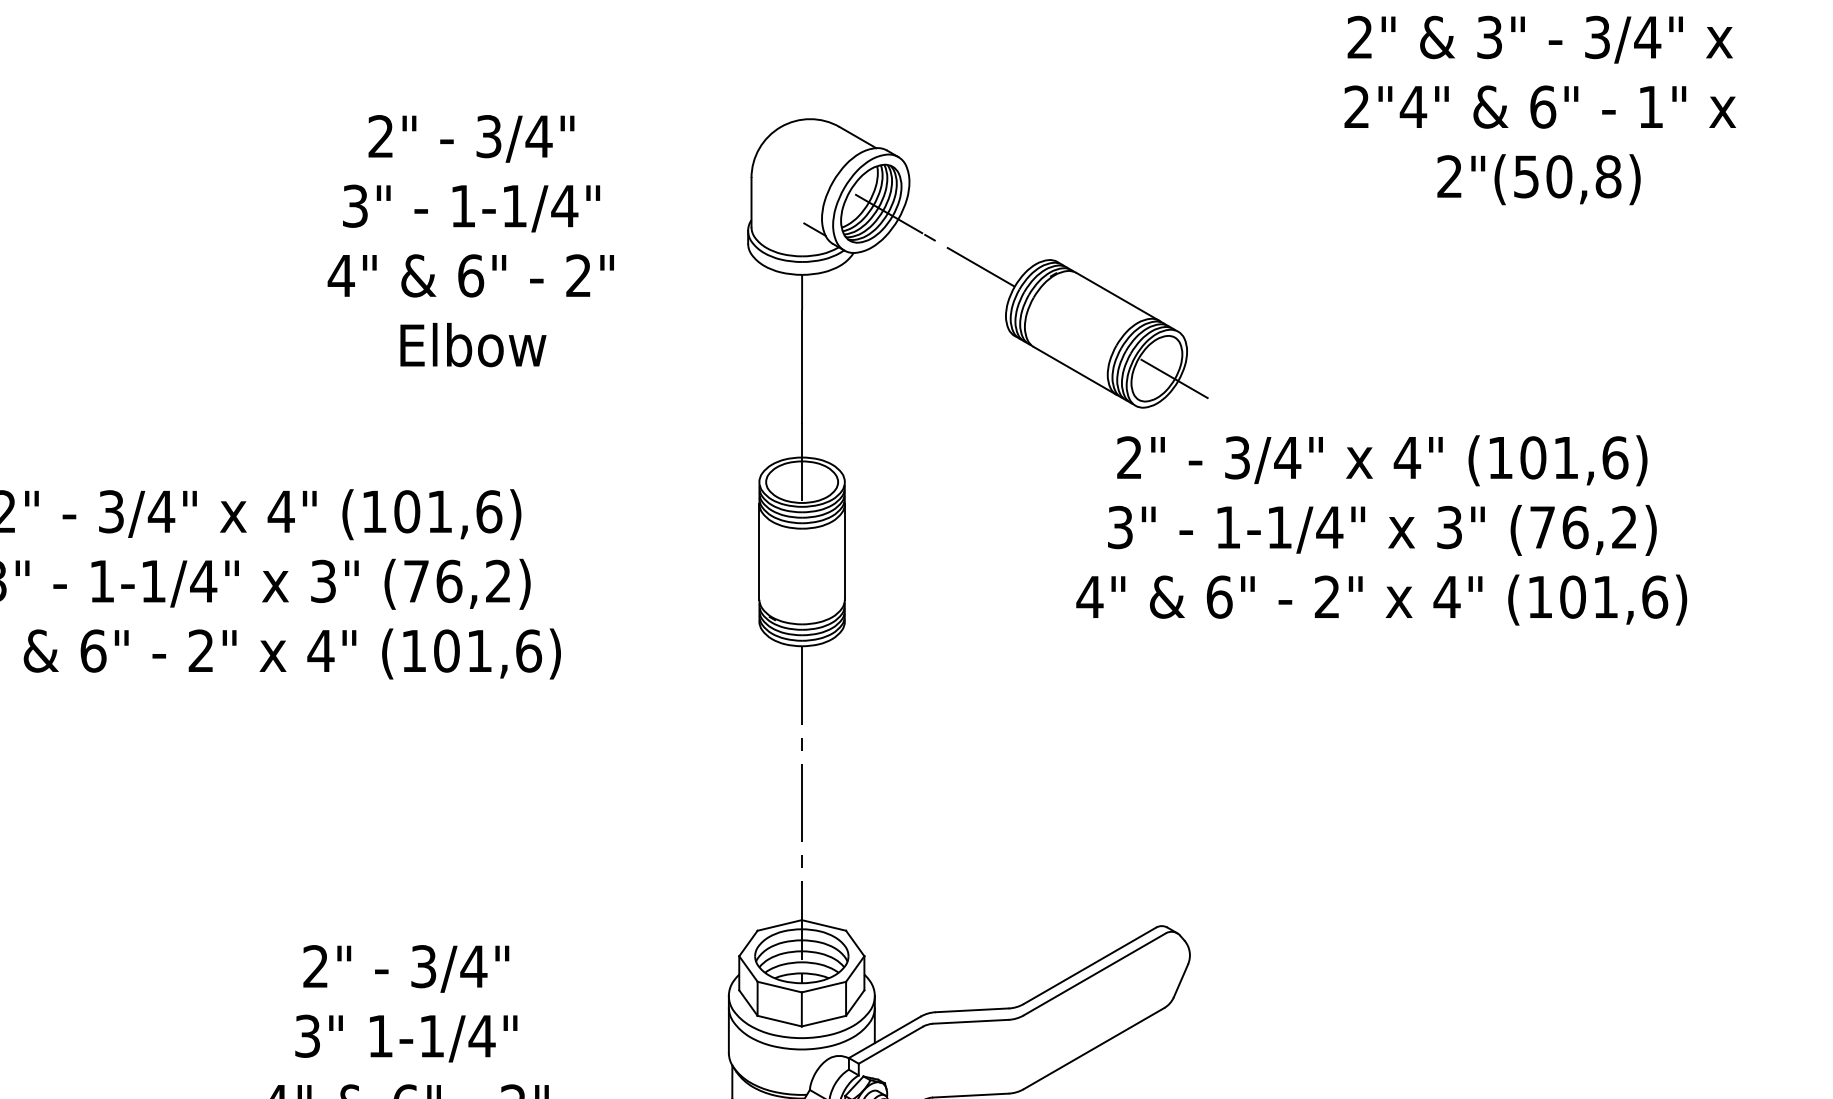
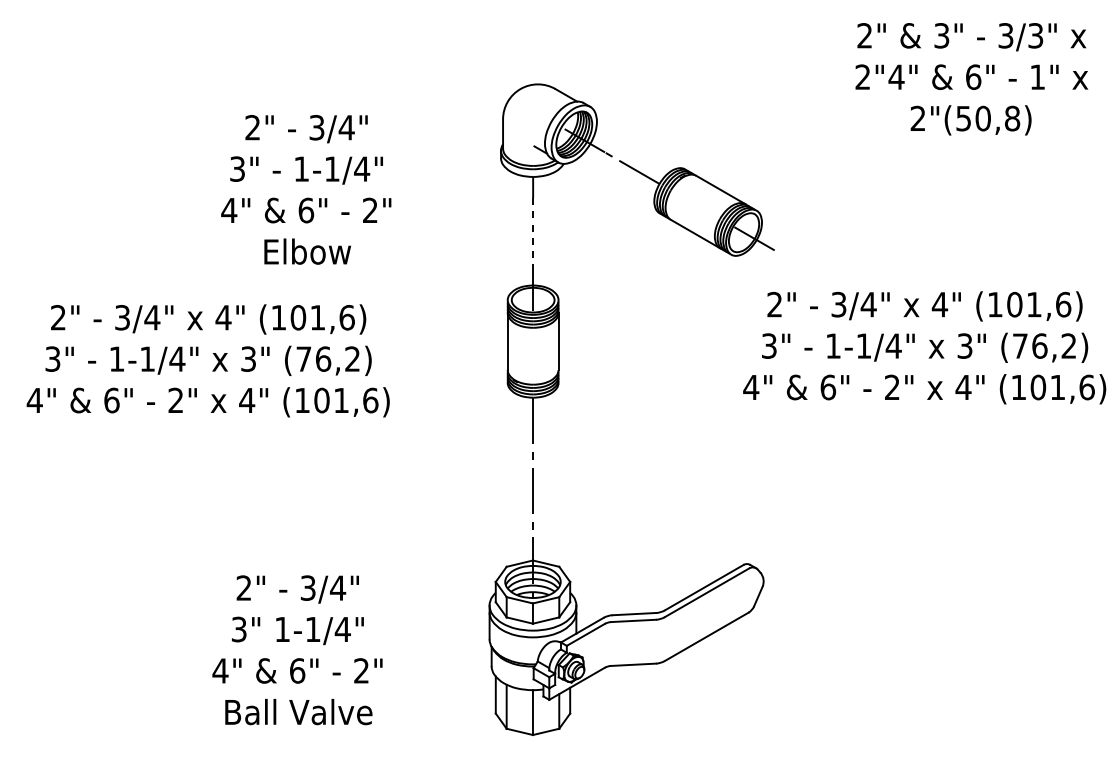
text: (1647, 36) -> (1035, 35), 3/4" -> 3/3"
text: (471, 240) -> (306, 189), moved
line: (802, 366) -> (533, 231), solid -> dashed
text: (1381, 529) -> (924, 347), moved

